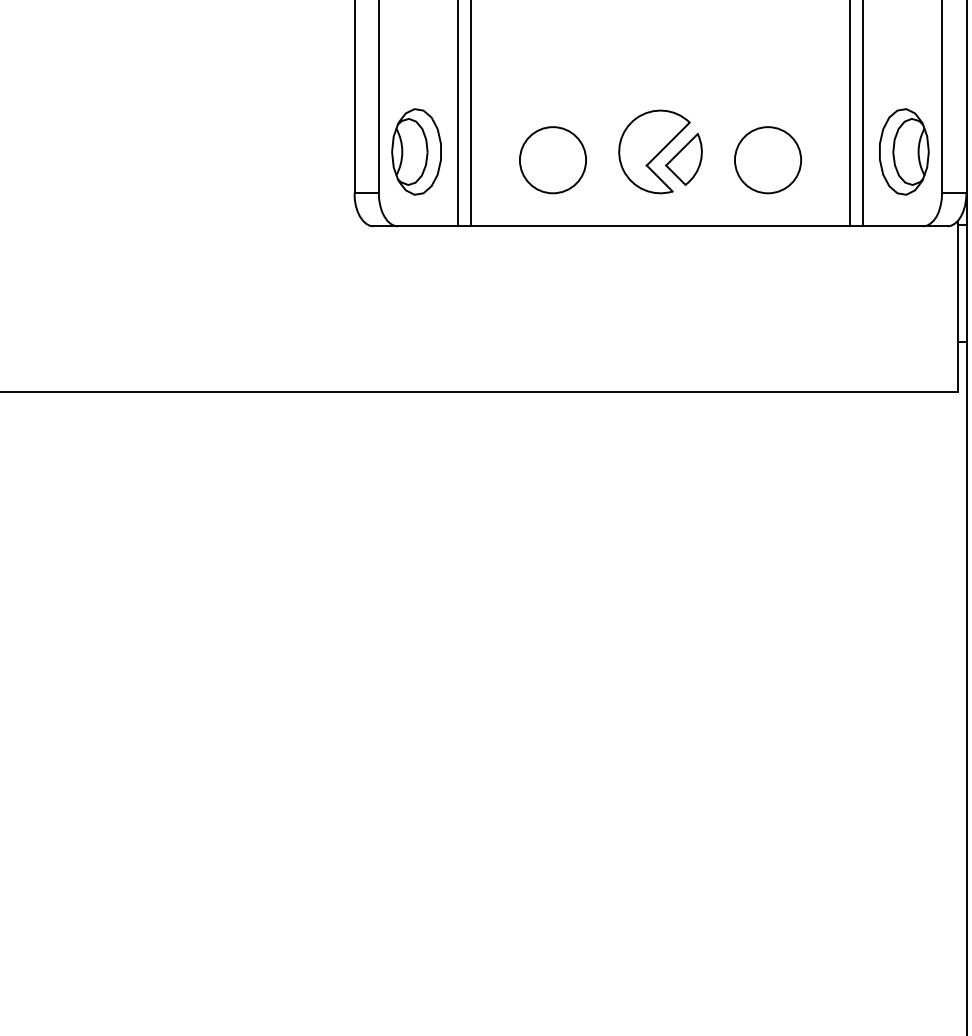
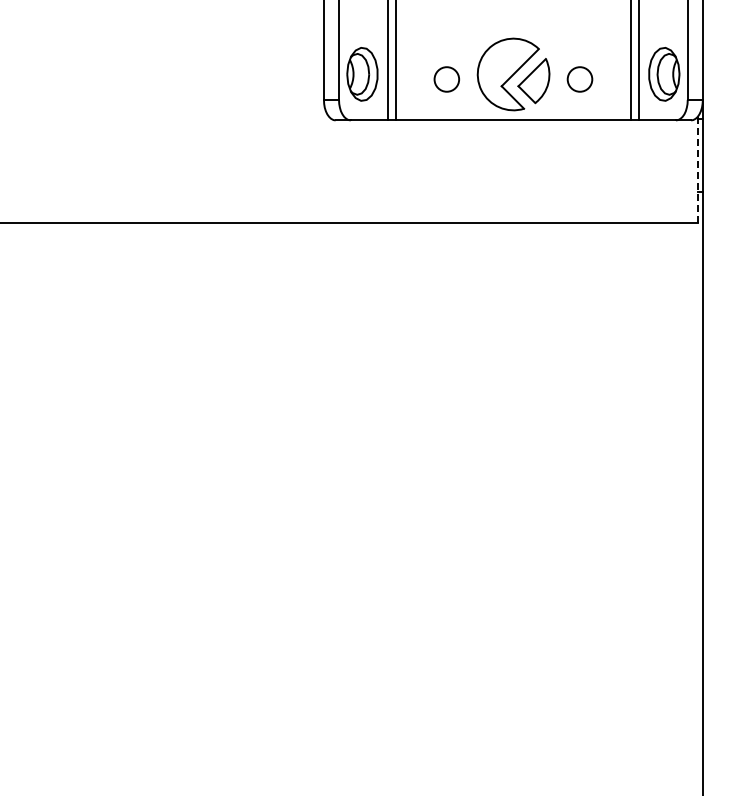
part: (659, 150) -> (512, 73), size x1.4
circle: (552, 160) -> (446, 79), size x0.6
circle: (767, 160) -> (579, 79), size x0.6
line: (957, 307) -> (697, 170), solid -> dashed

